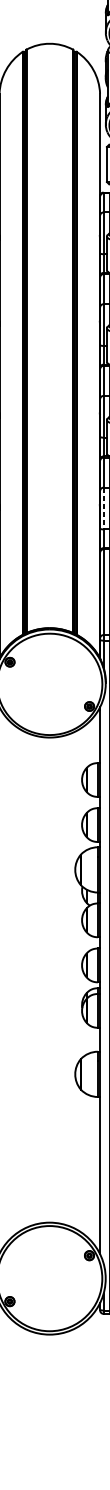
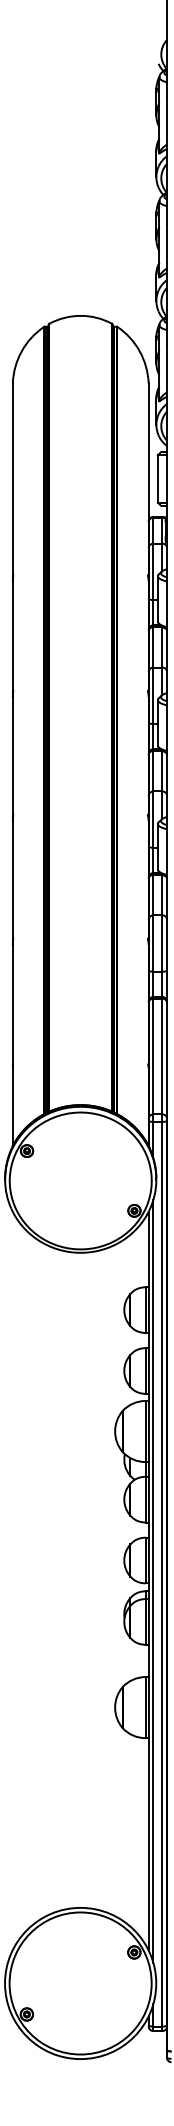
line: (103, 509) -> (153, 944), dashed -> solid
line: (103, 980) -> (153, 1581), added

